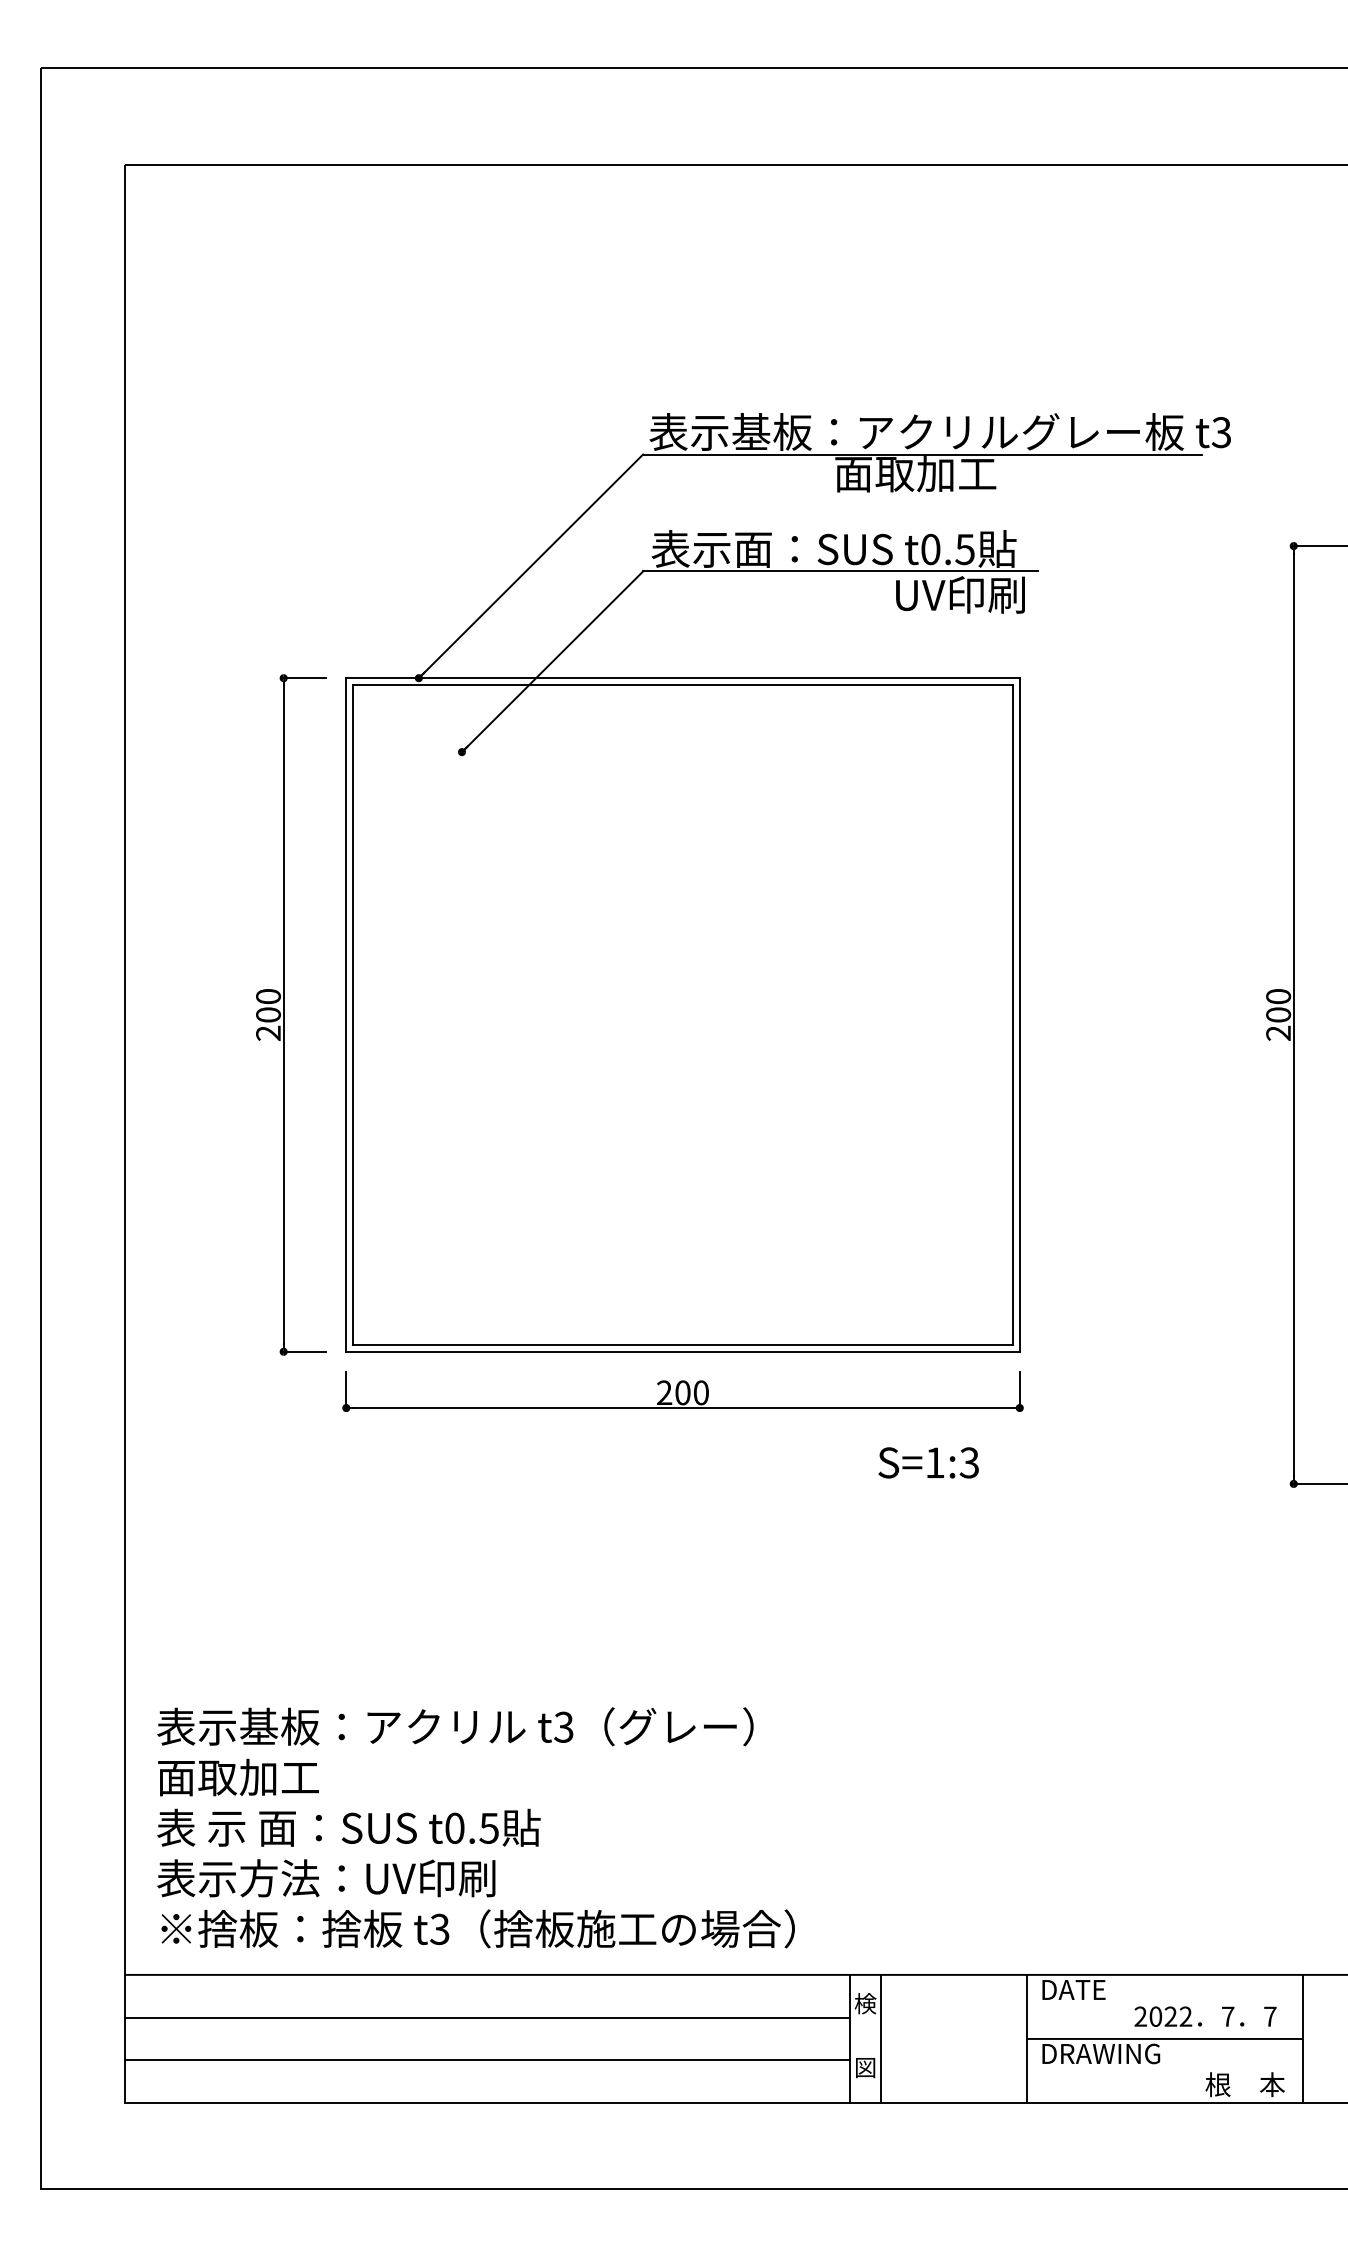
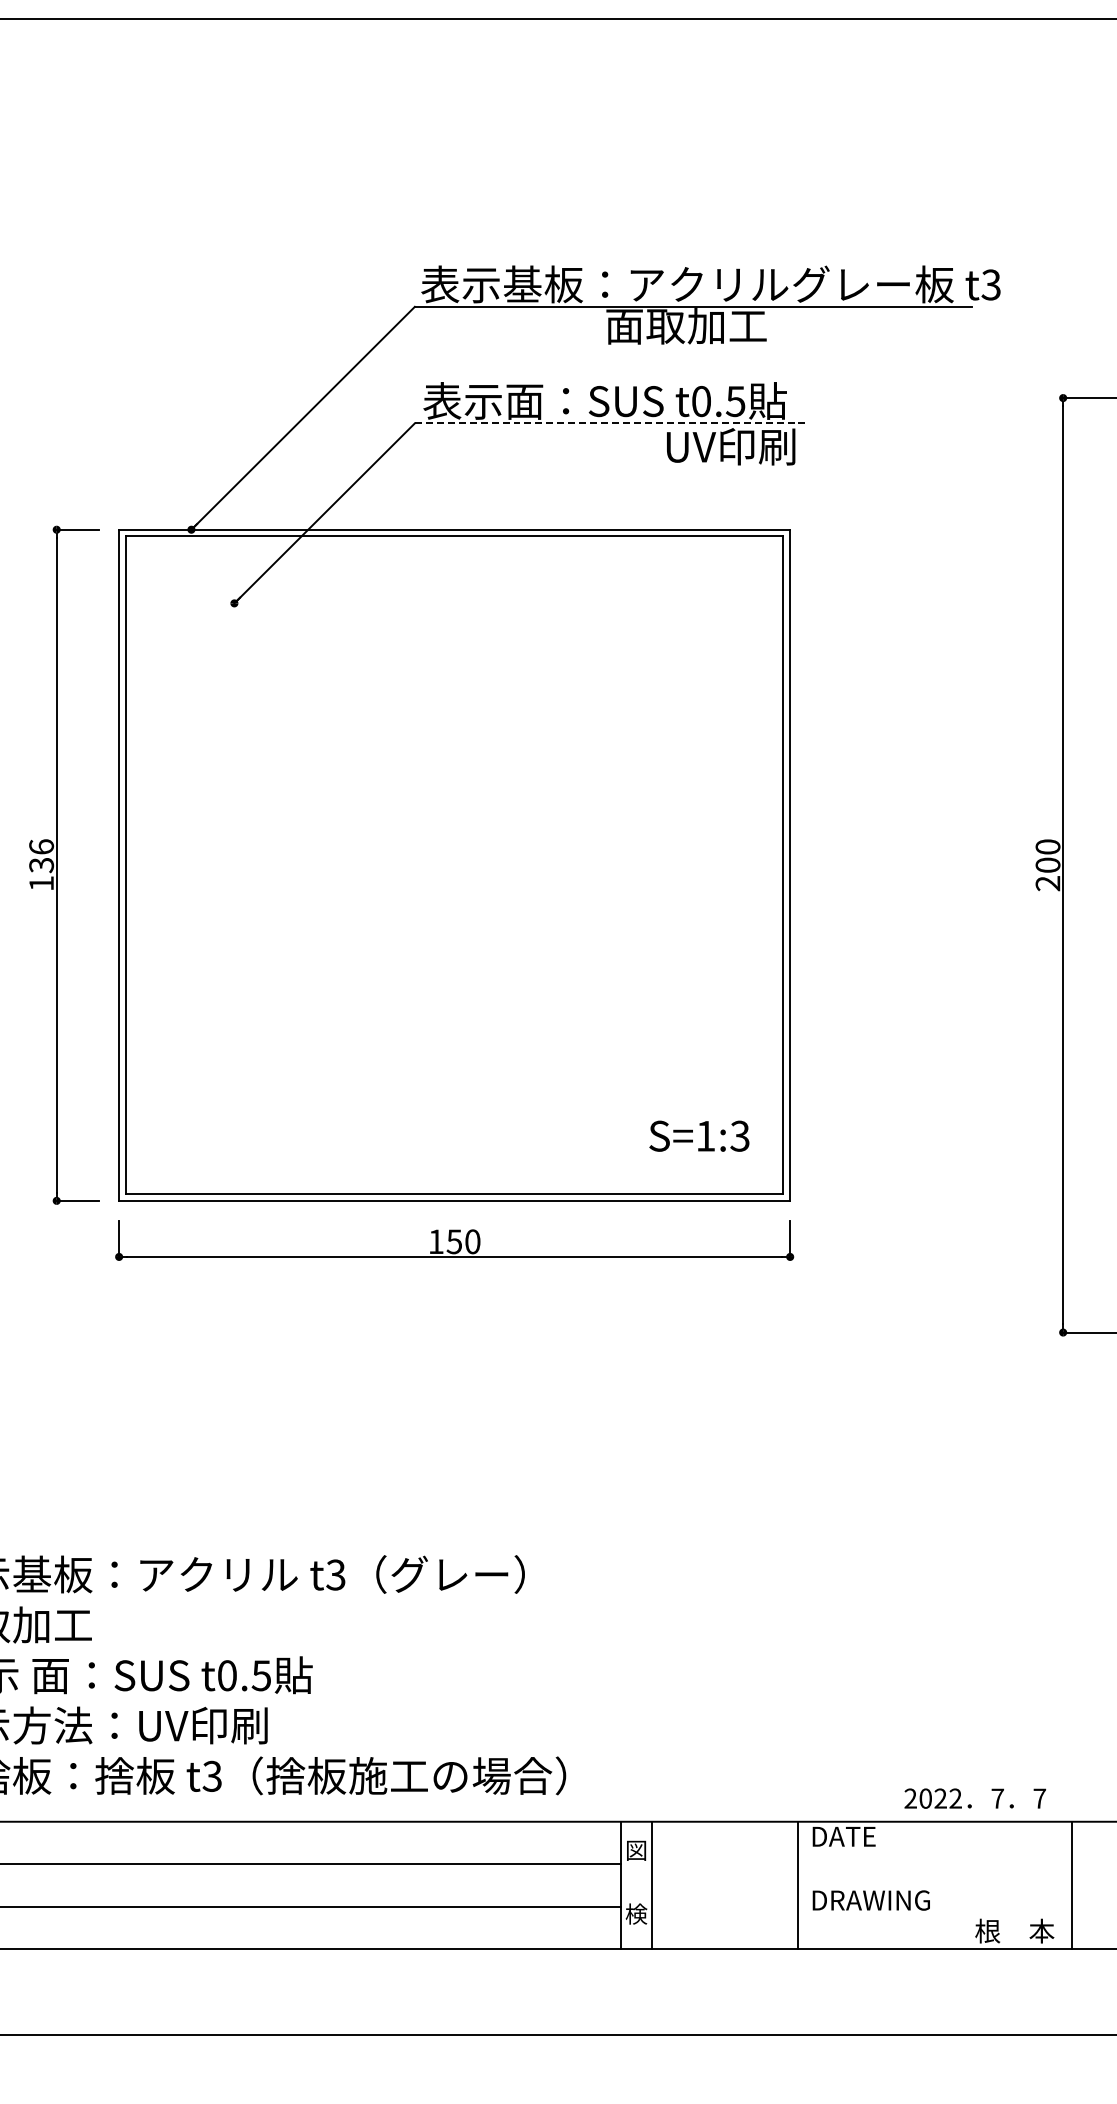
line: (840, 571) -> (611, 423), solid -> dashed
text: (268, 1014) -> (41, 864), 200 -> 136
text: (673, 1392) -> (445, 1241), 200 -> 150
text: (928, 1462) -> (699, 1135), moved
text: (865, 2003) -> (636, 1850), 検 -> 図
text: (1205, 2016) -> (975, 1798), moved
line: (1164, 2038) -> (934, 1885), removed
text: (865, 2067) -> (636, 1914), 図 -> 検

